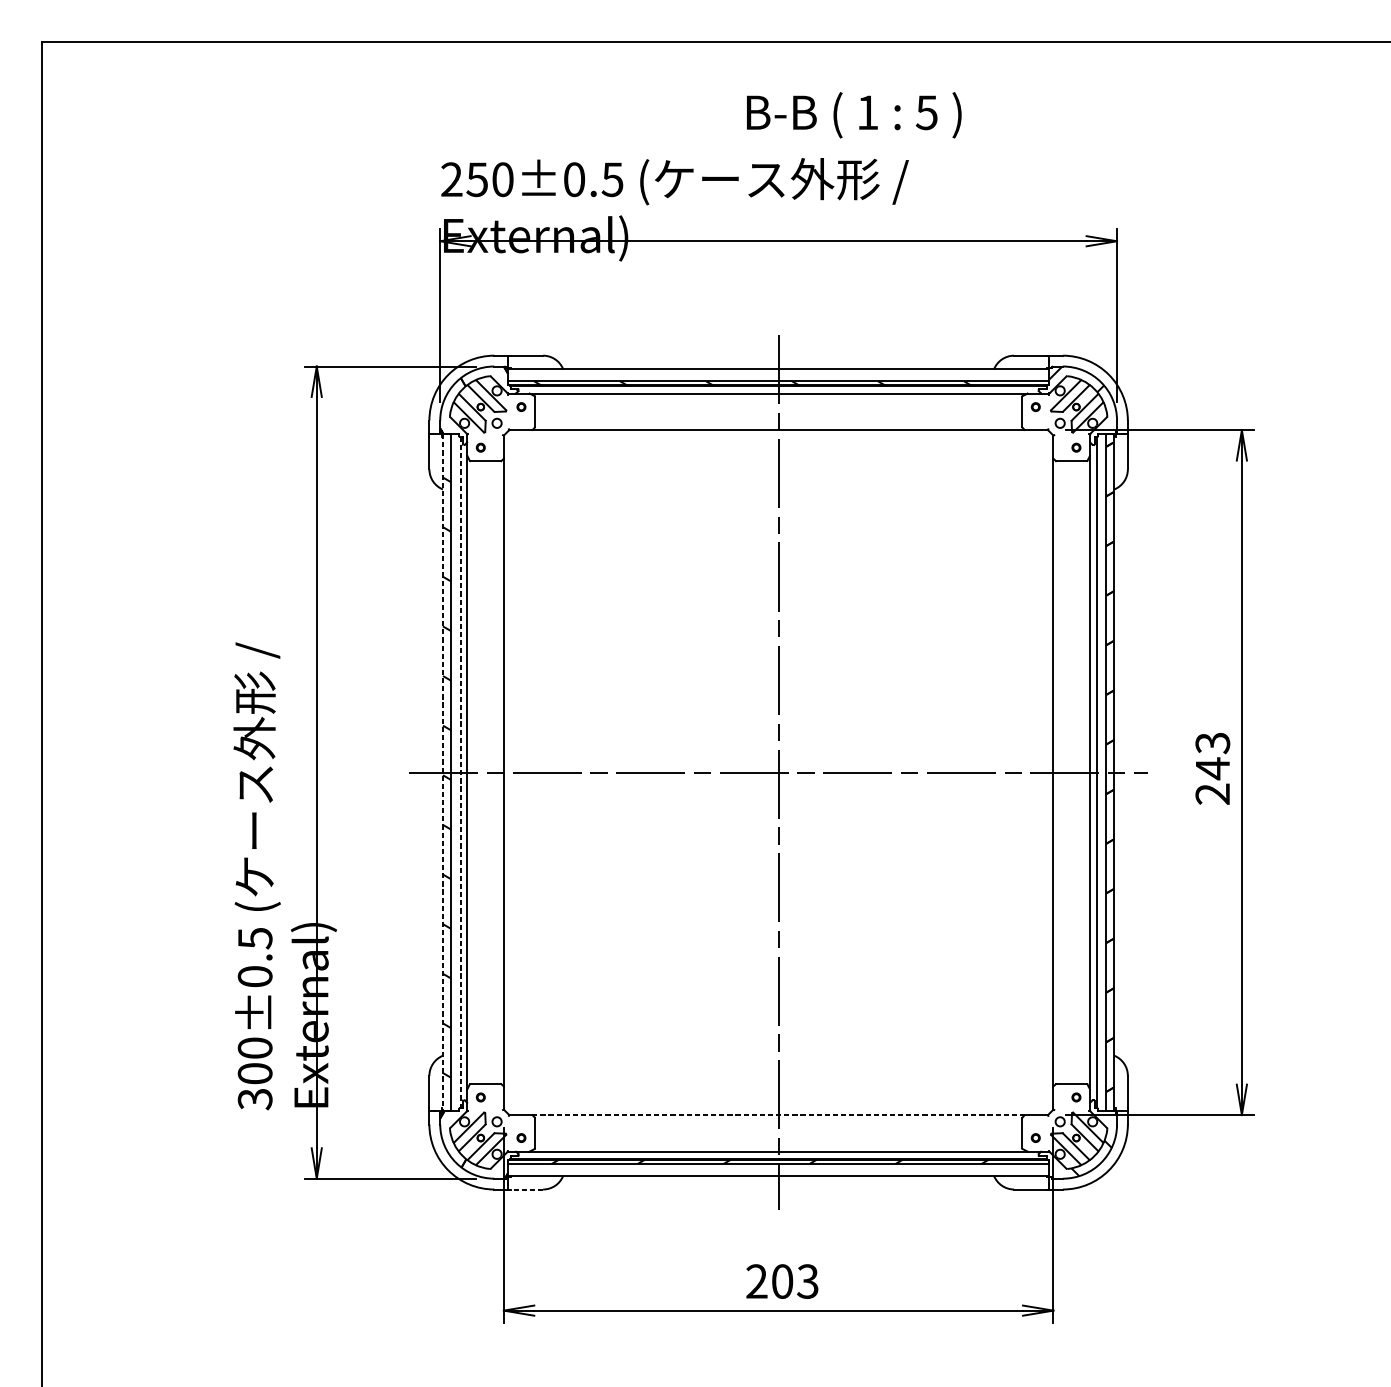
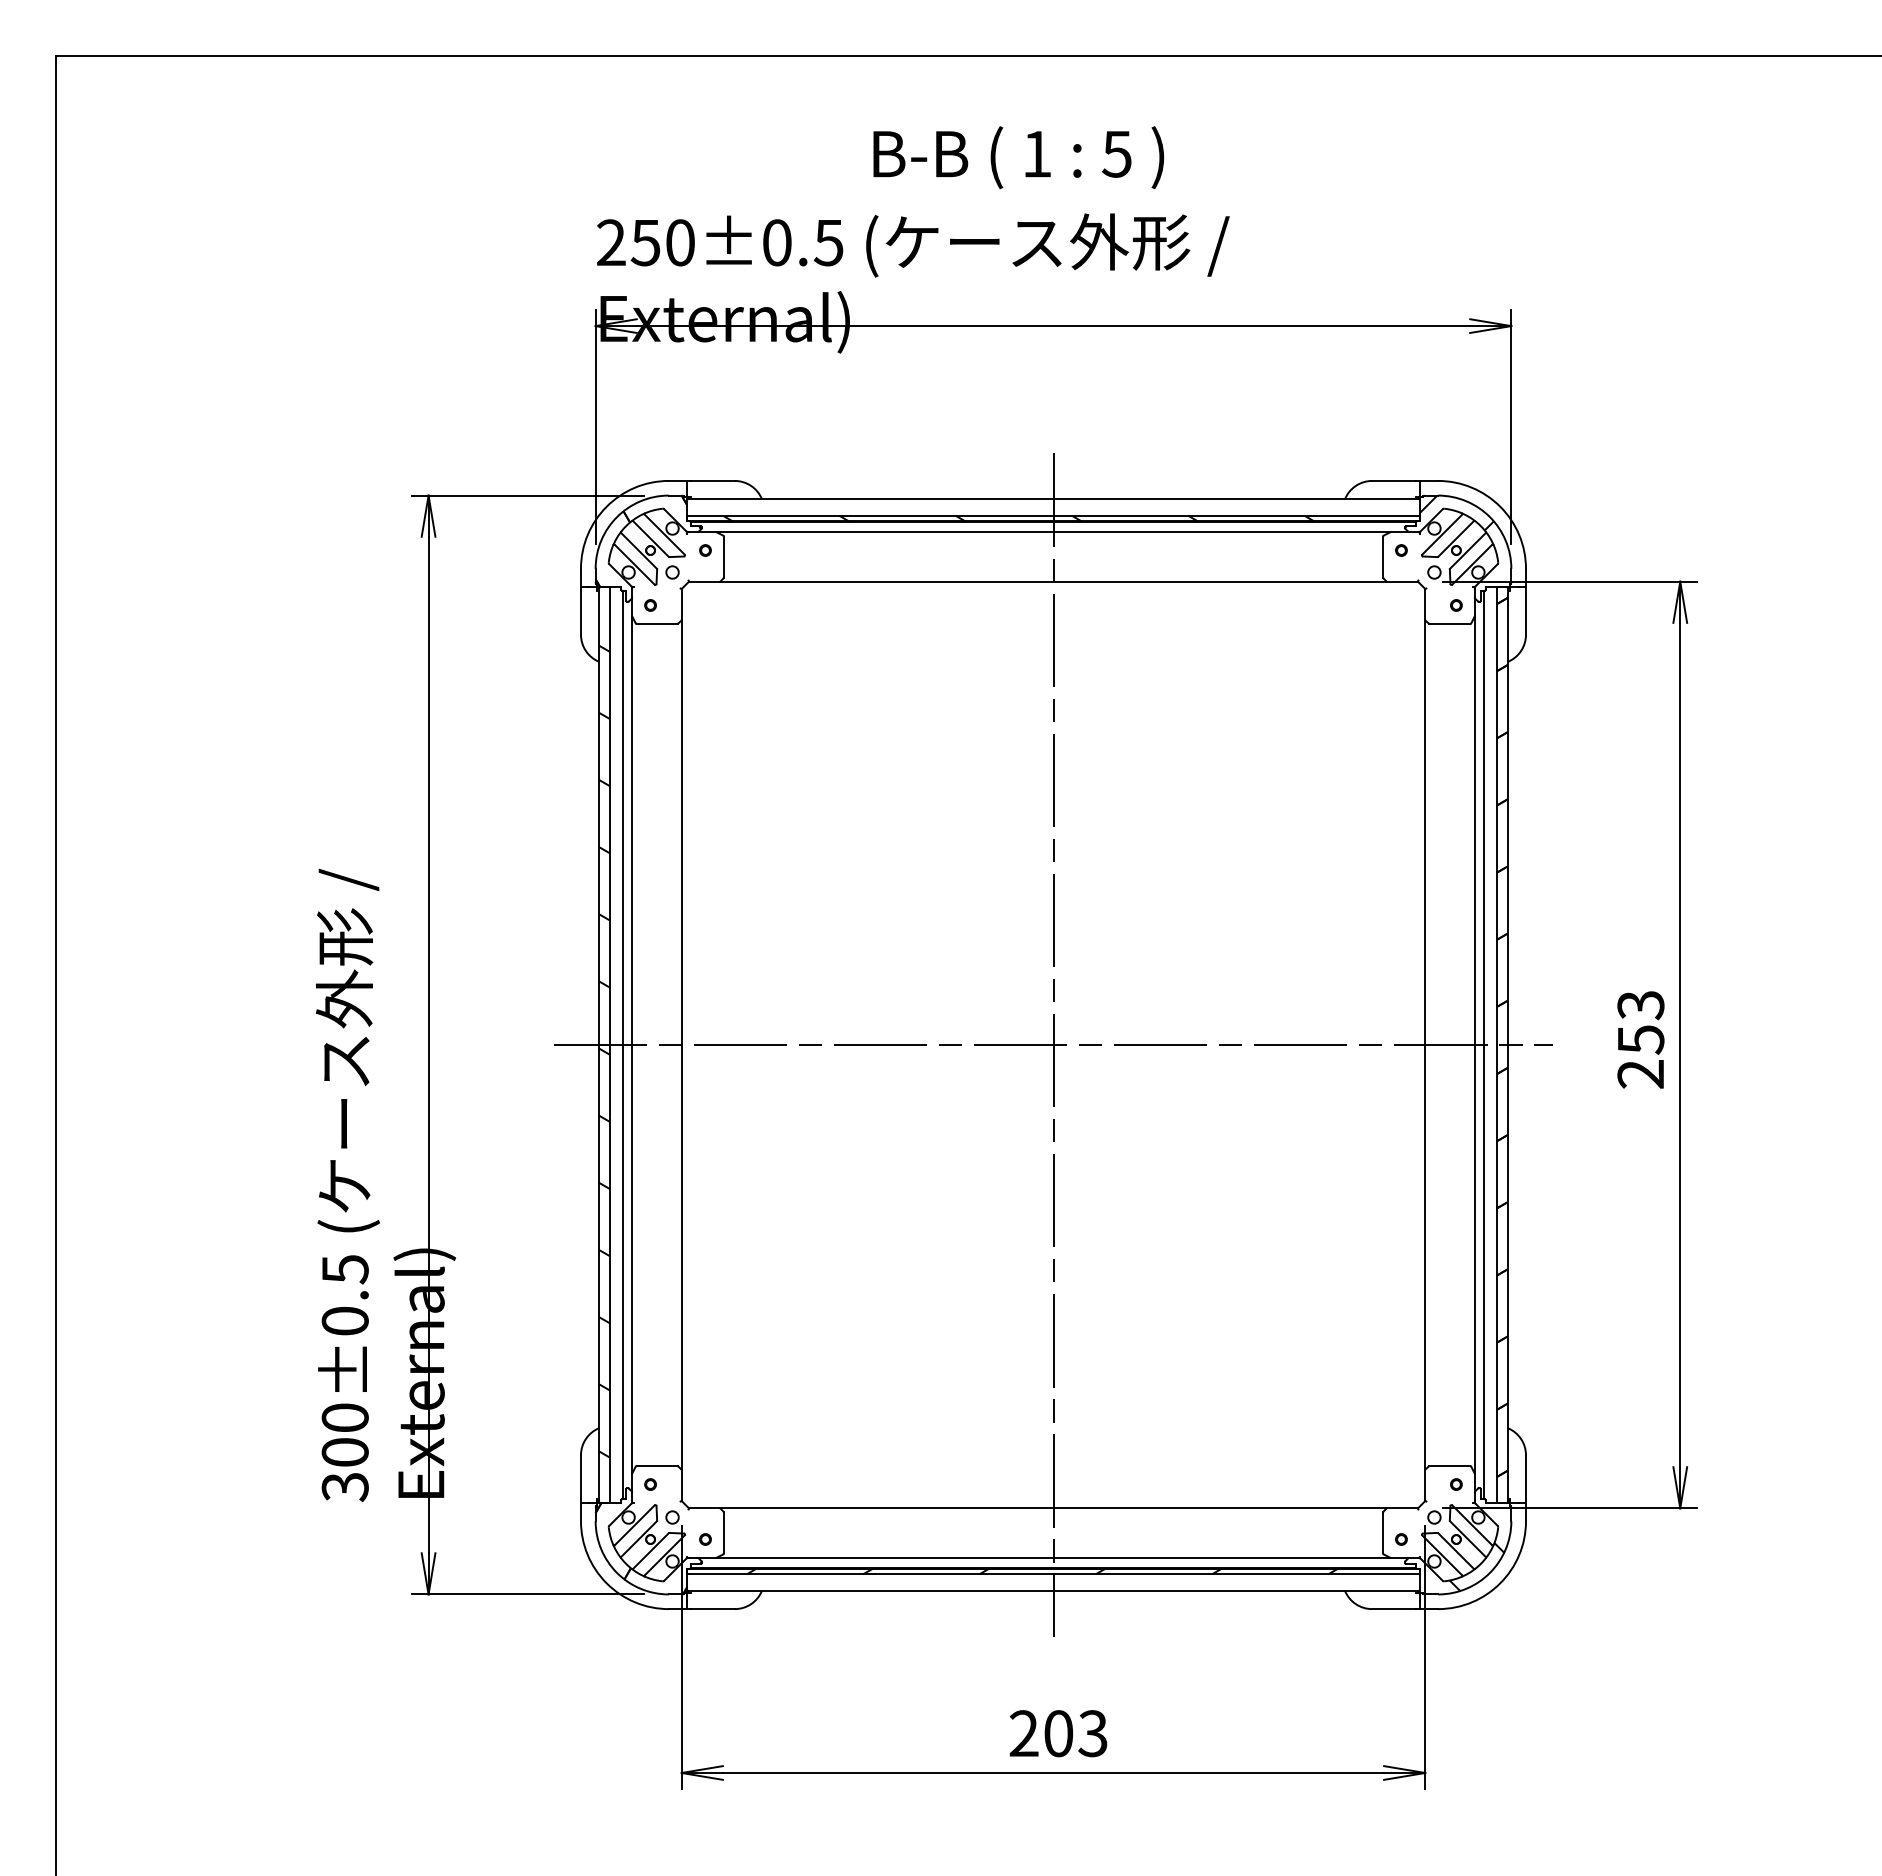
text: (854, 115) -> (1018, 157), moved
text: (1213, 768) -> (1641, 1039), 243 -> 253
line: (443, 772) -> (599, 1045), dashed -> solid
line: (460, 772) -> (623, 1045), dashed -> solid
line: (778, 1115) -> (1053, 1508), dashed -> solid
line: (526, 1189) -> (712, 1609), dashed -> solid

